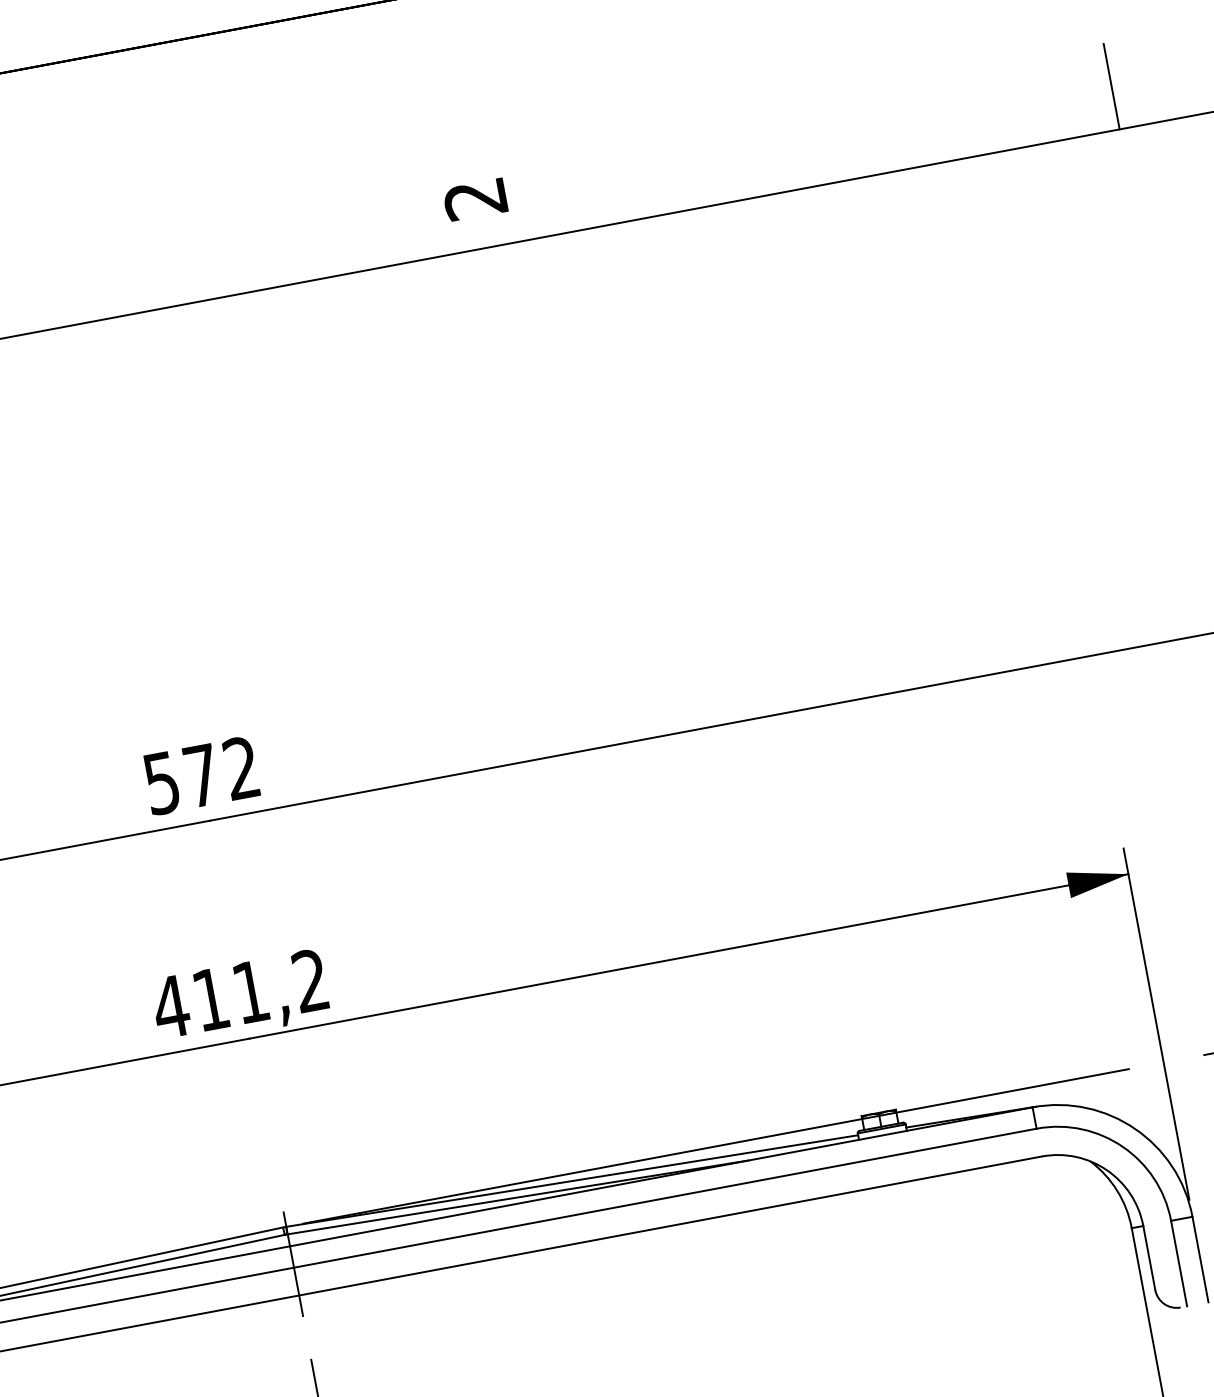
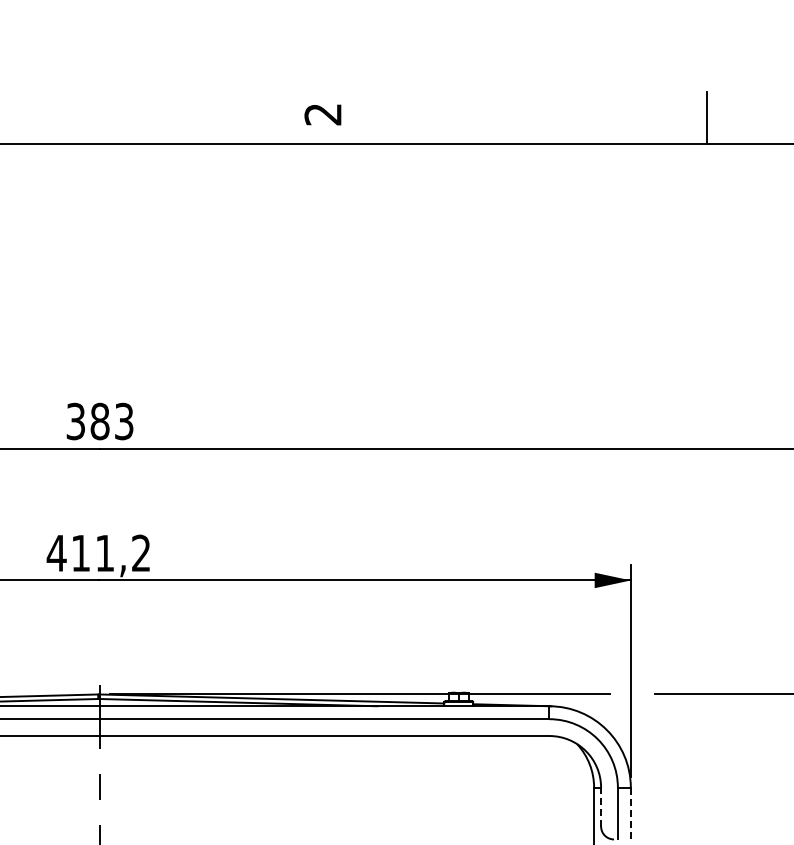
text: (202, 775) -> (100, 421), 572 -> 383
line: (1149, 1256) -> (601, 806), solid -> dashed
line: (1199, 1259) -> (630, 813), solid -> dashed

